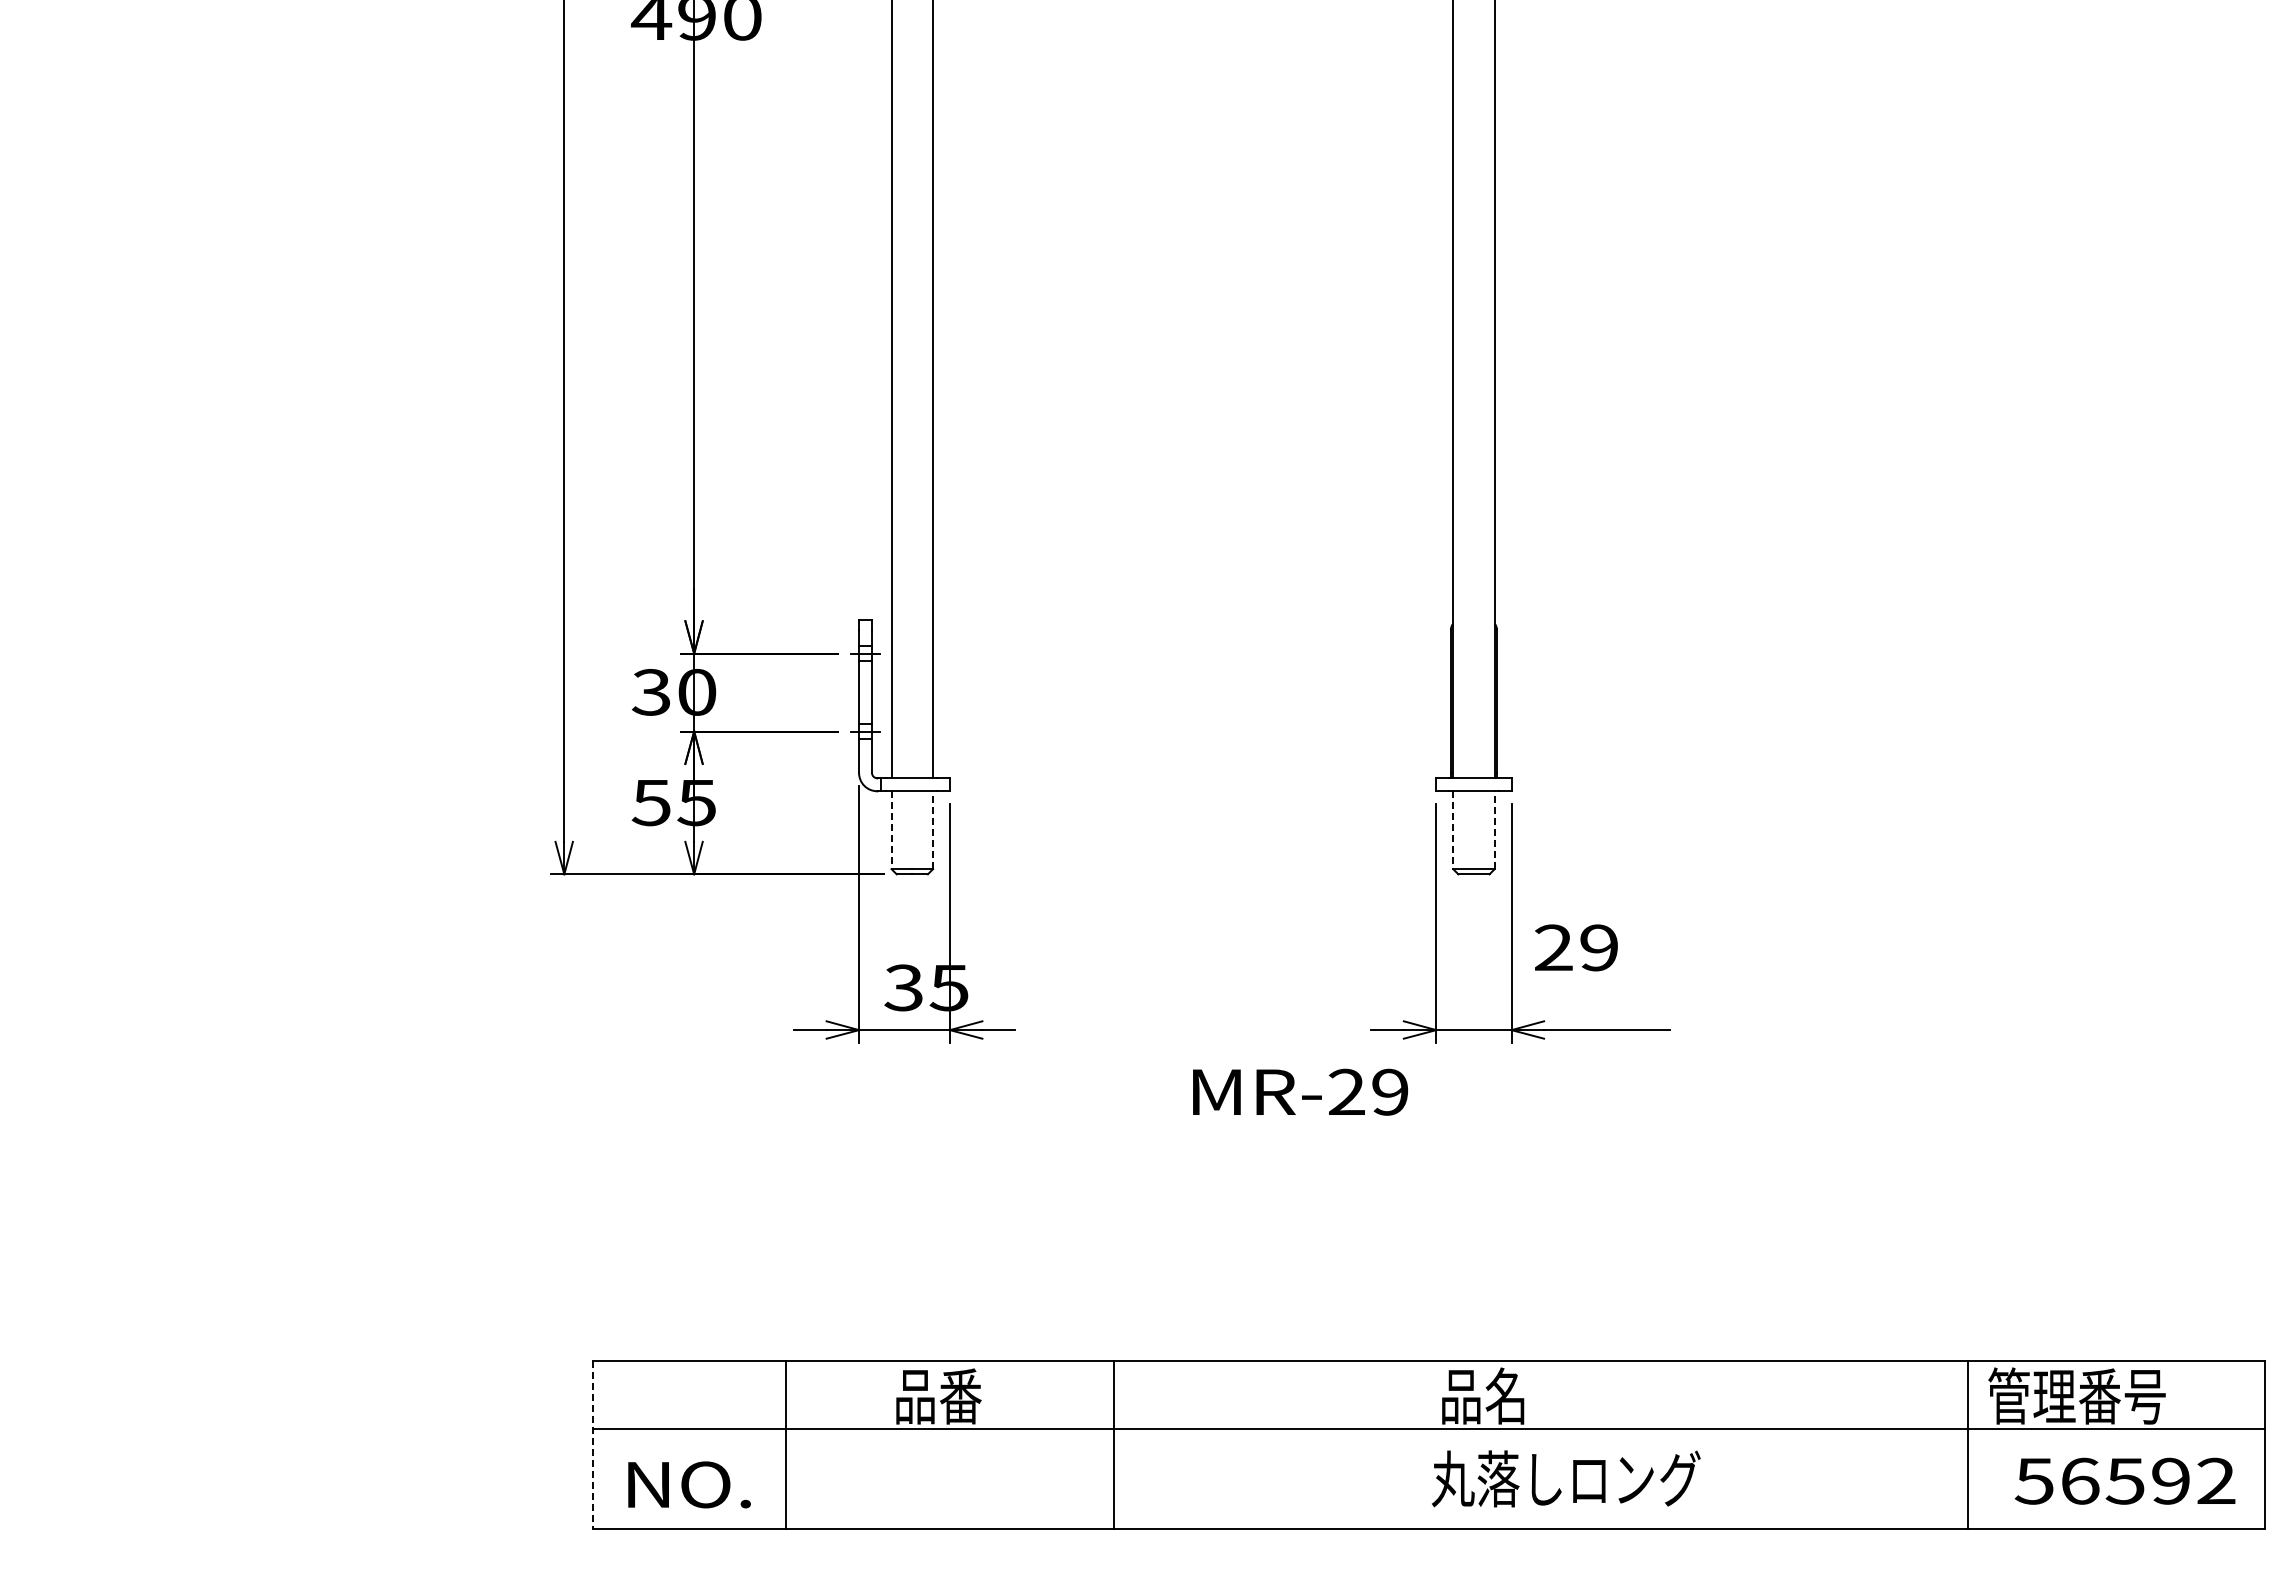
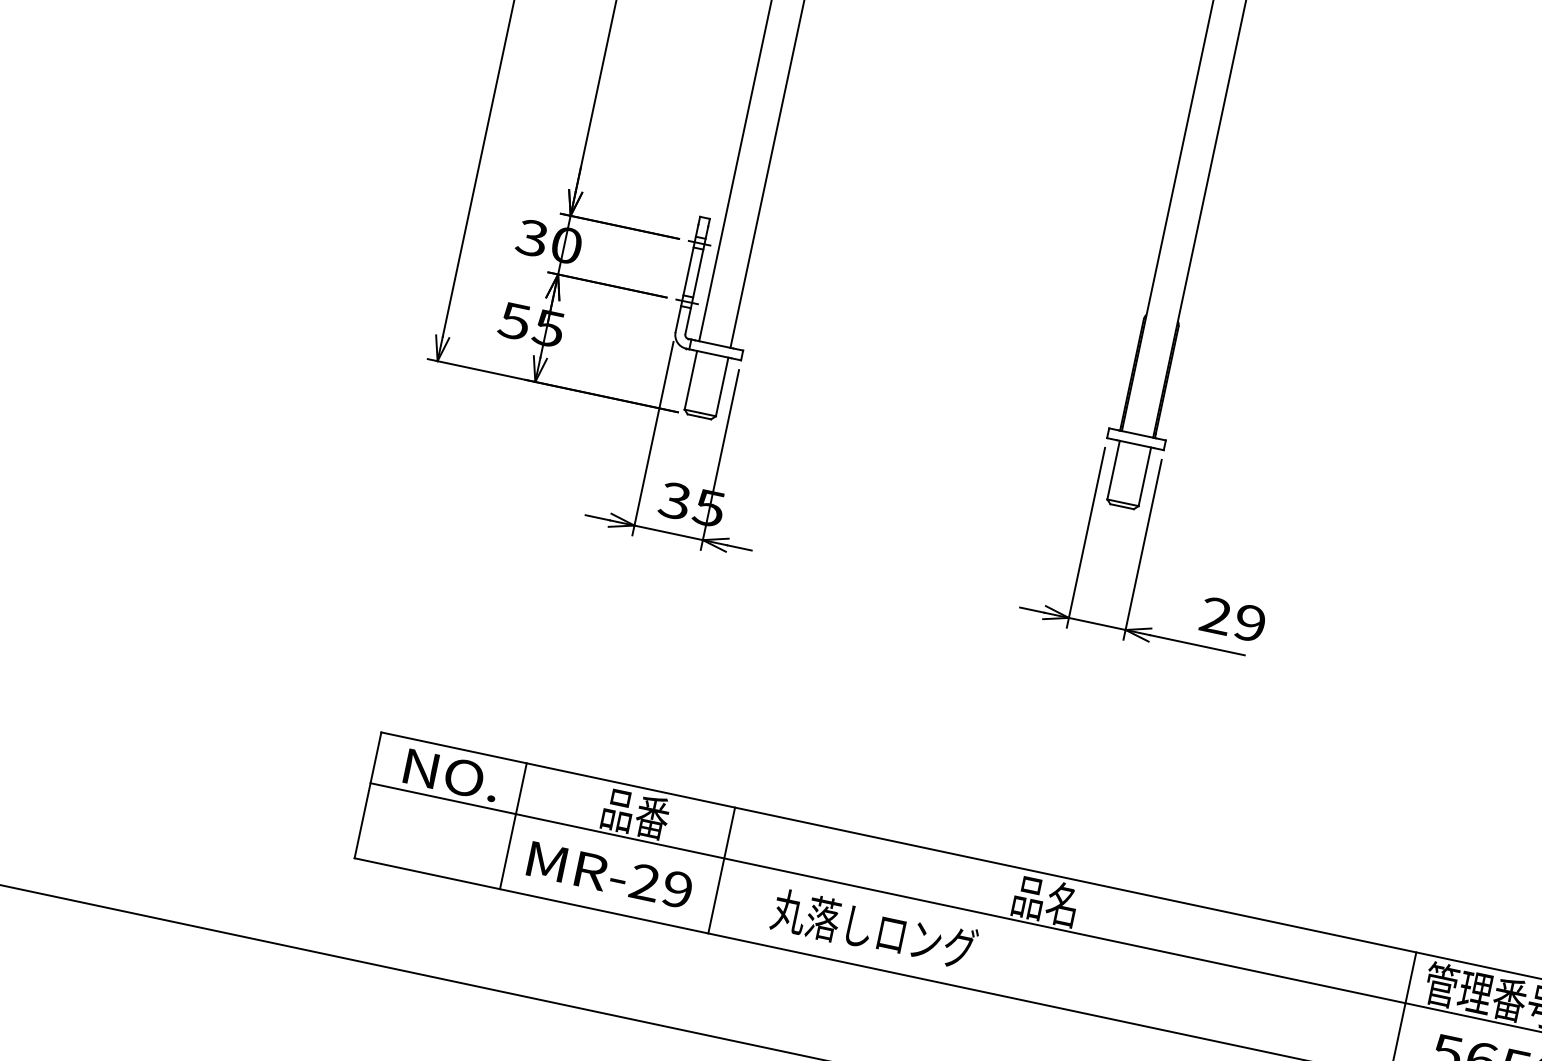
line: (891, 830) -> (690, 380), dashed -> solid
line: (933, 830) -> (722, 387), dashed -> solid
line: (1453, 830) -> (1113, 470), dashed -> solid
line: (1494, 830) -> (1144, 477), dashed -> solid
text: (1576, 947) -> (1233, 619), moved
text: (1300, 1091) -> (610, 874), moved
line: (1114, 1444) -> (722, 870), moved
line: (593, 1445) -> (368, 795), dashed -> solid
text: (1566, 1478) -> (874, 929), moved
text: (689, 1484) -> (452, 774), moved

